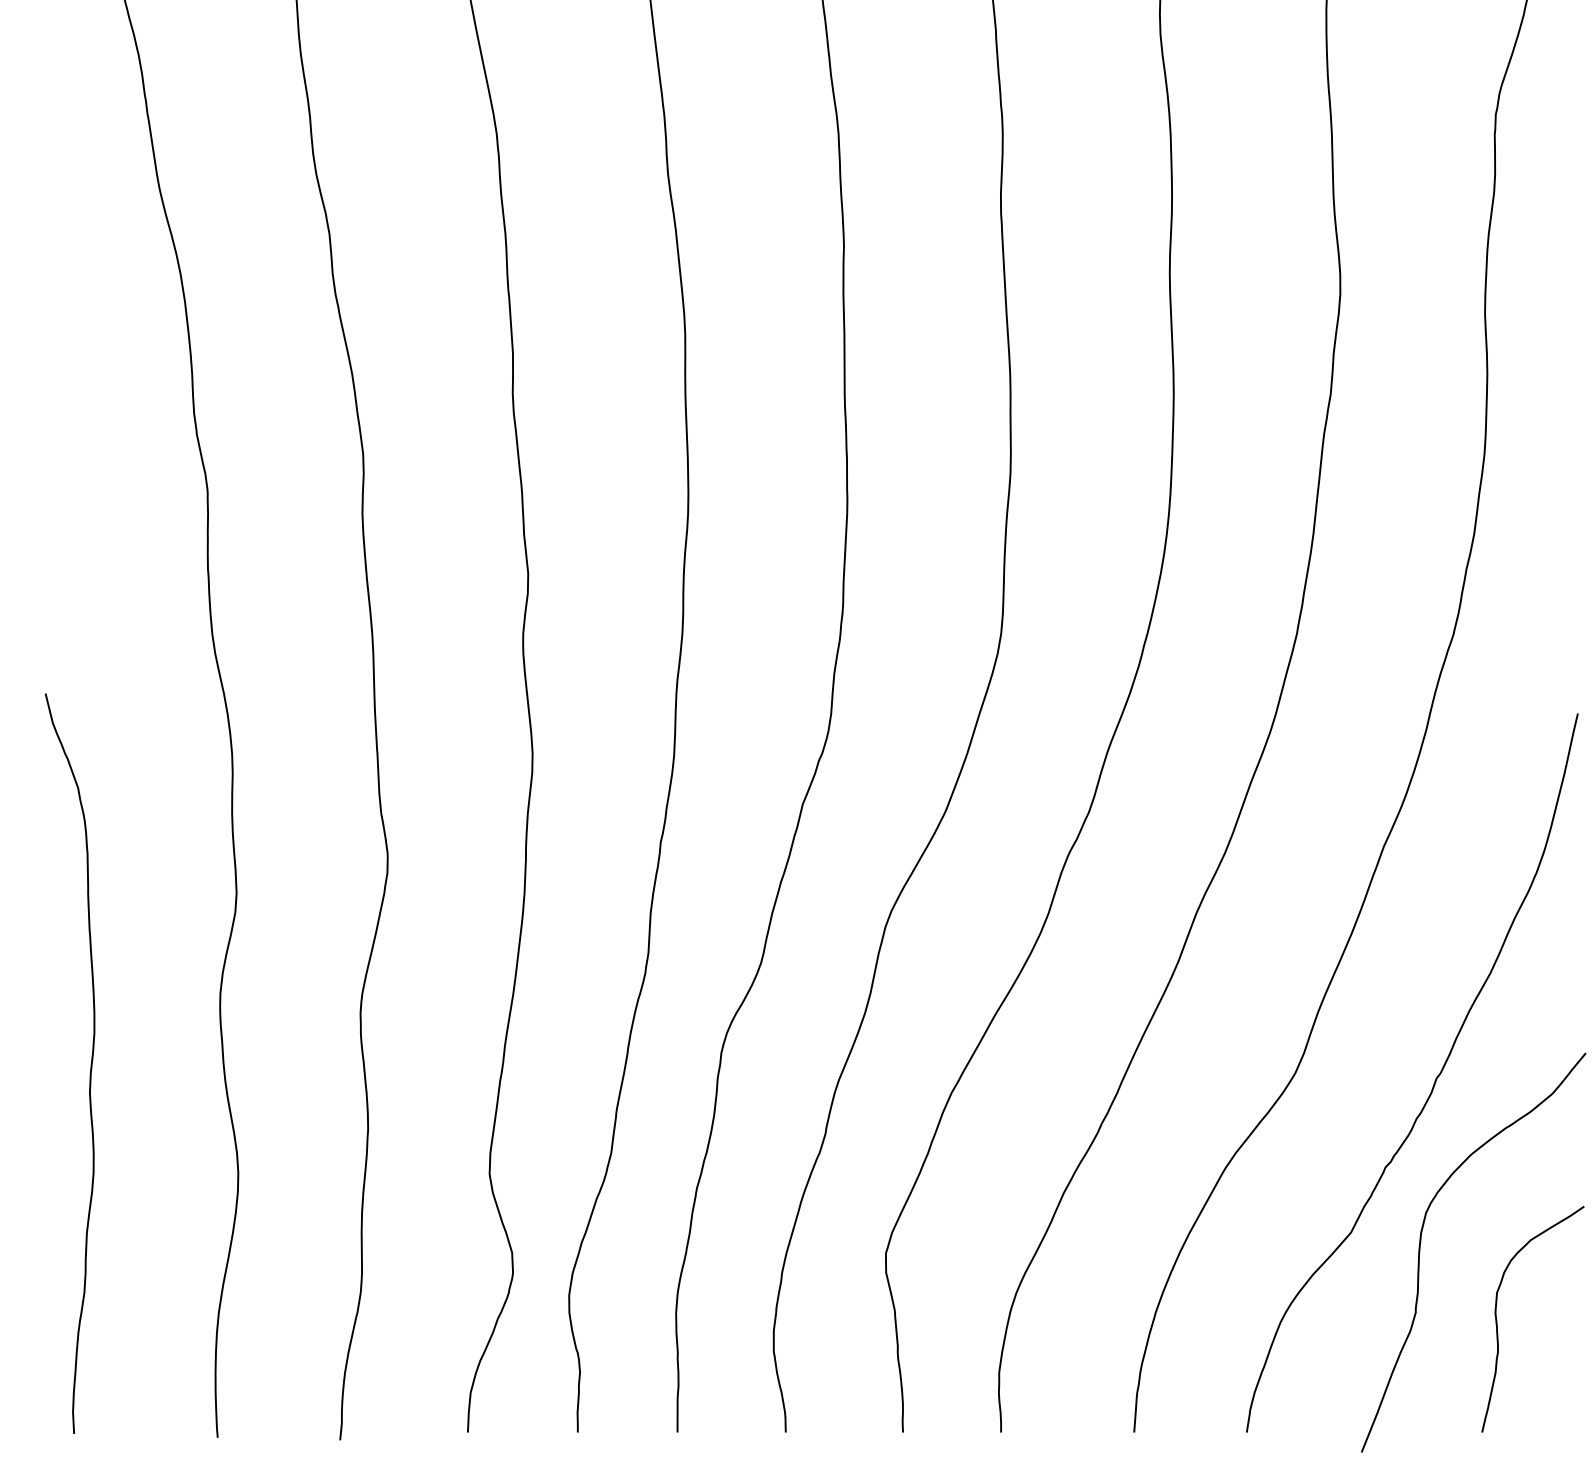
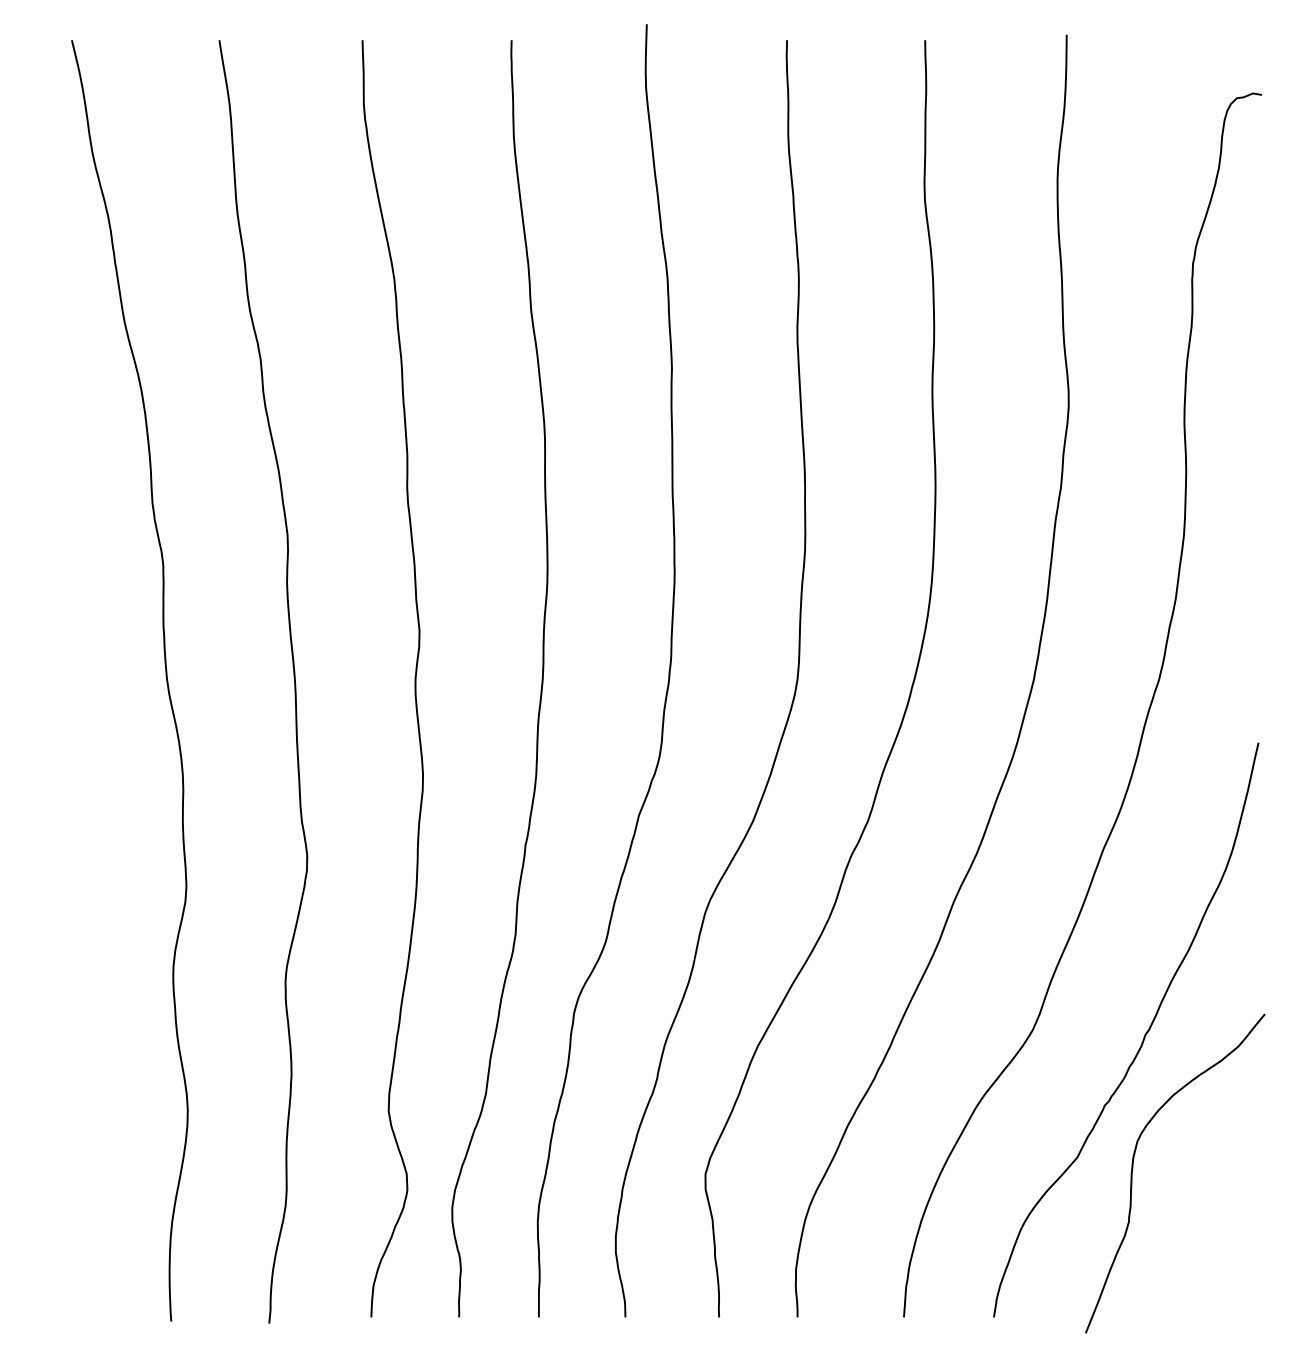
curve: (90, 1063) -> (69, 1022), removed
curve: (1497, 1318) -> (1194, 1226), removed

